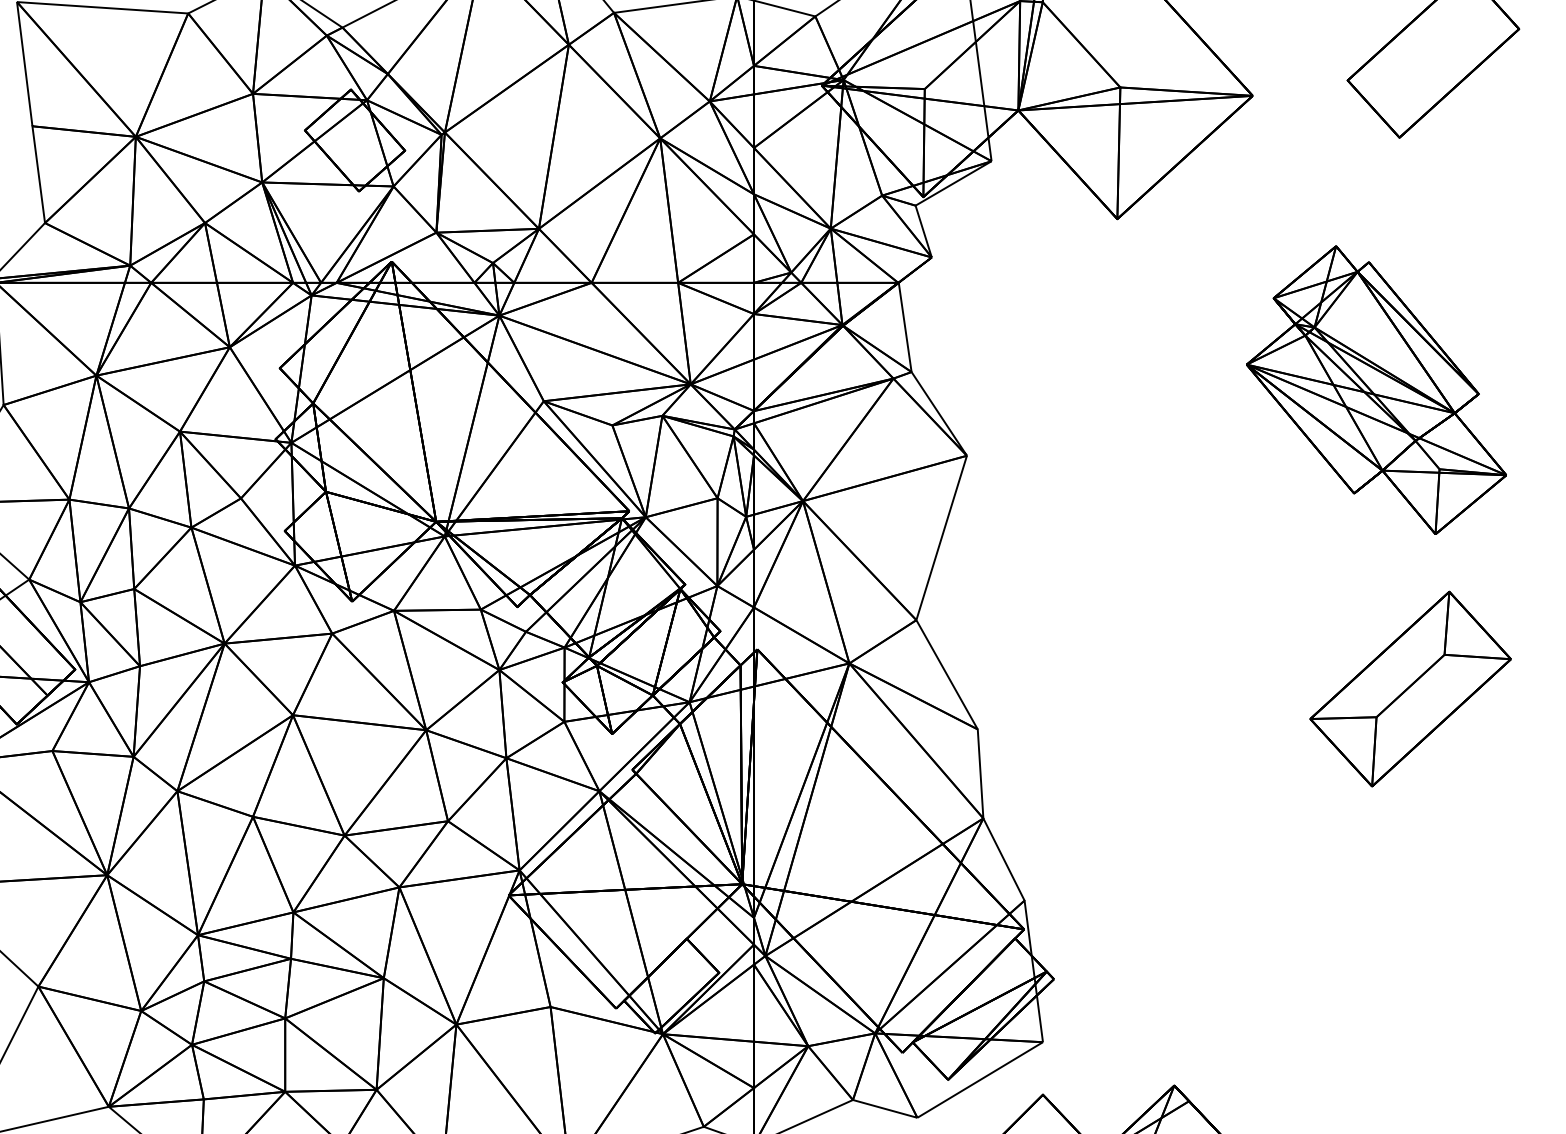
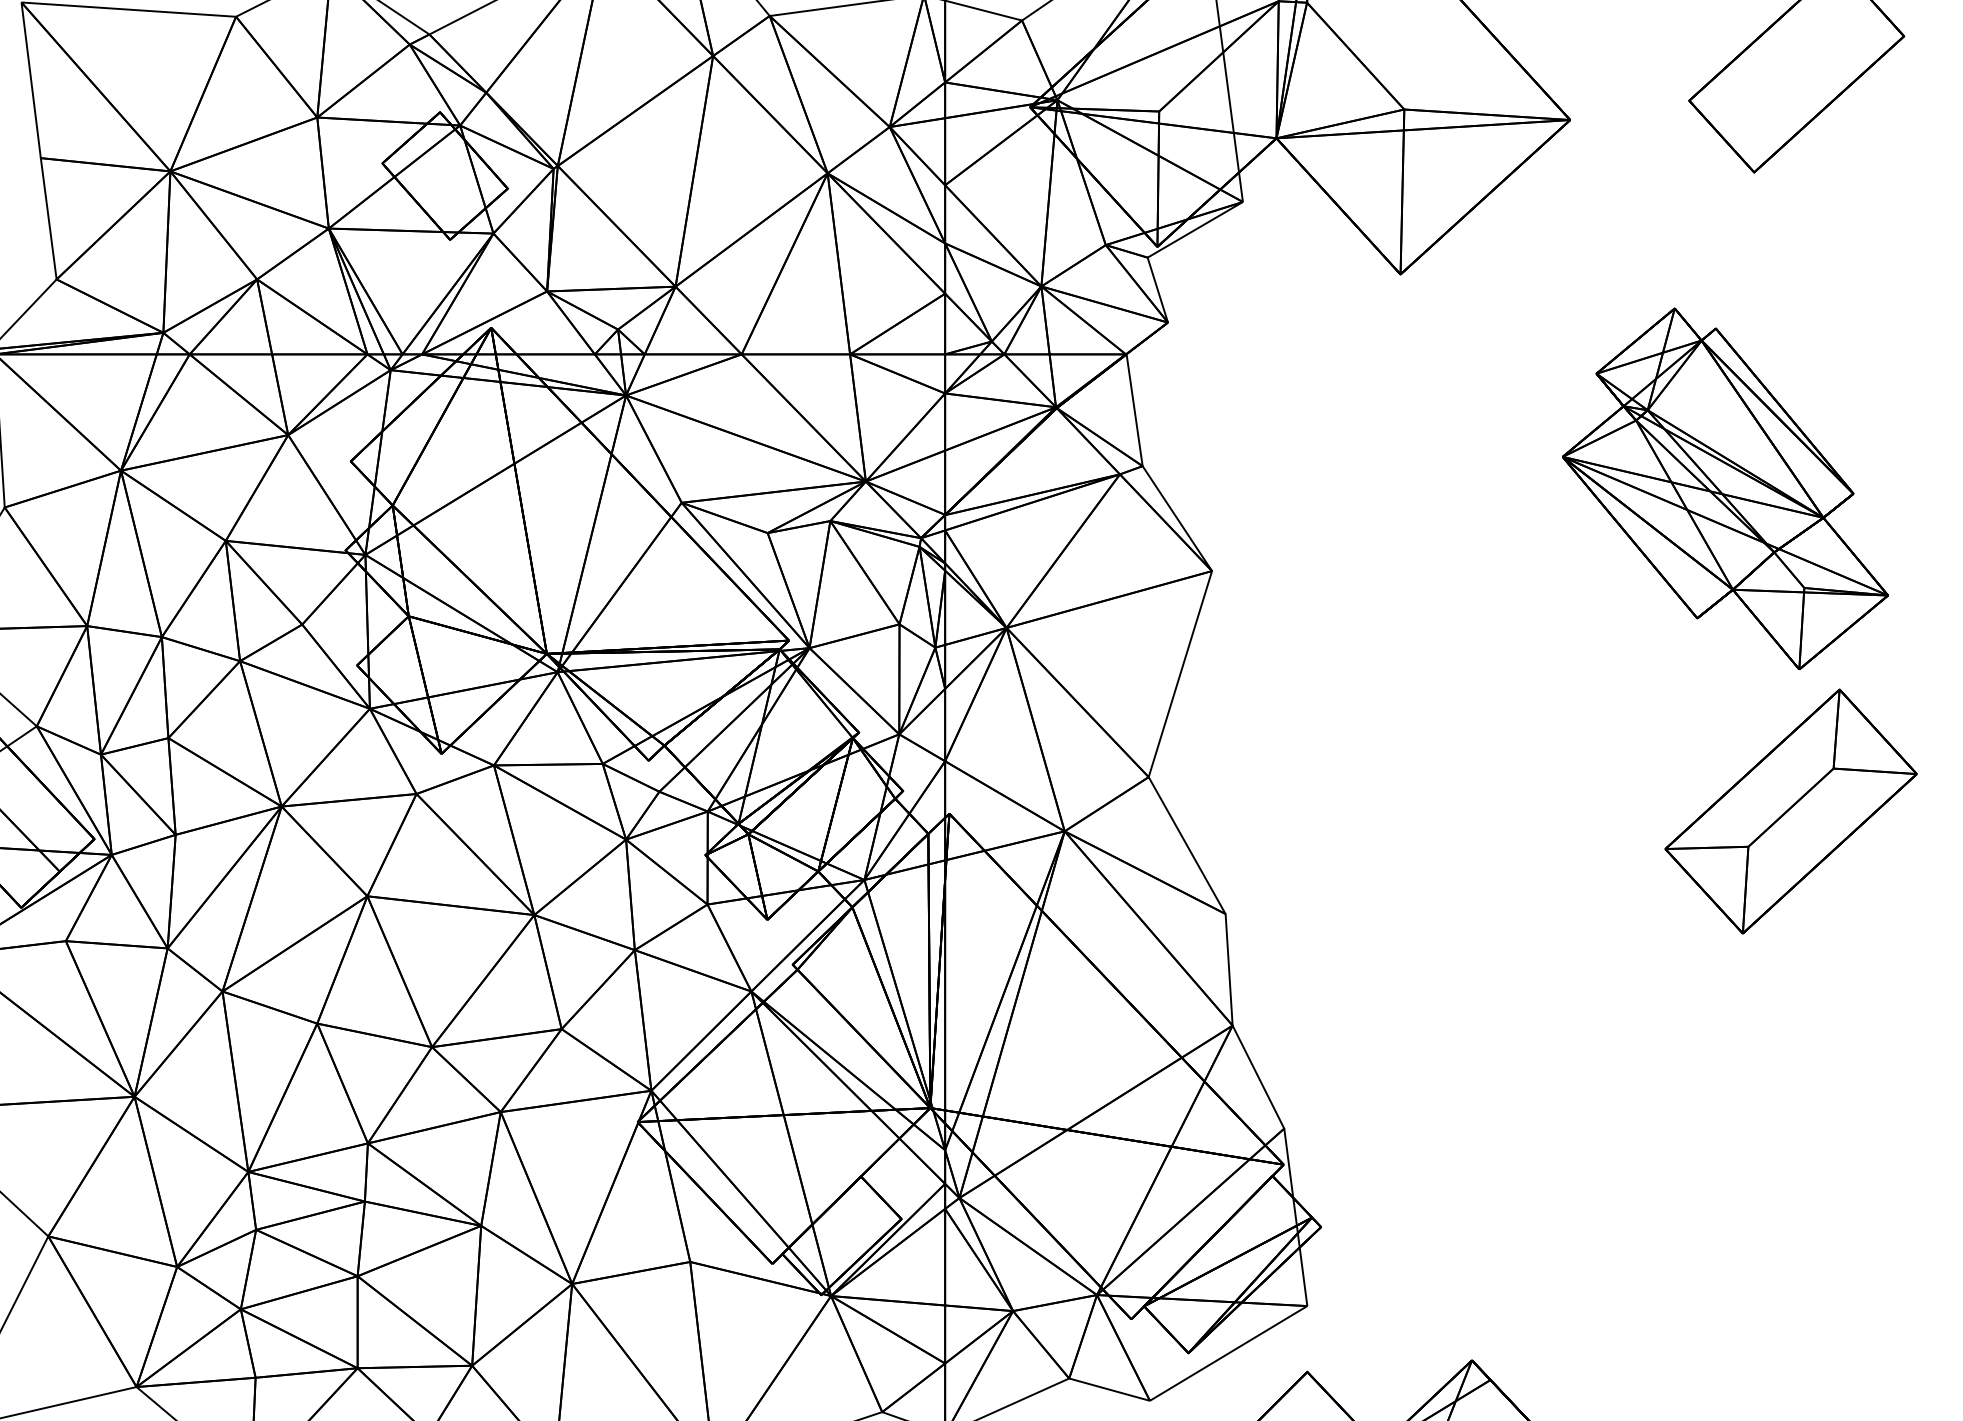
part: (1410, 689) -> (1790, 811), moved

